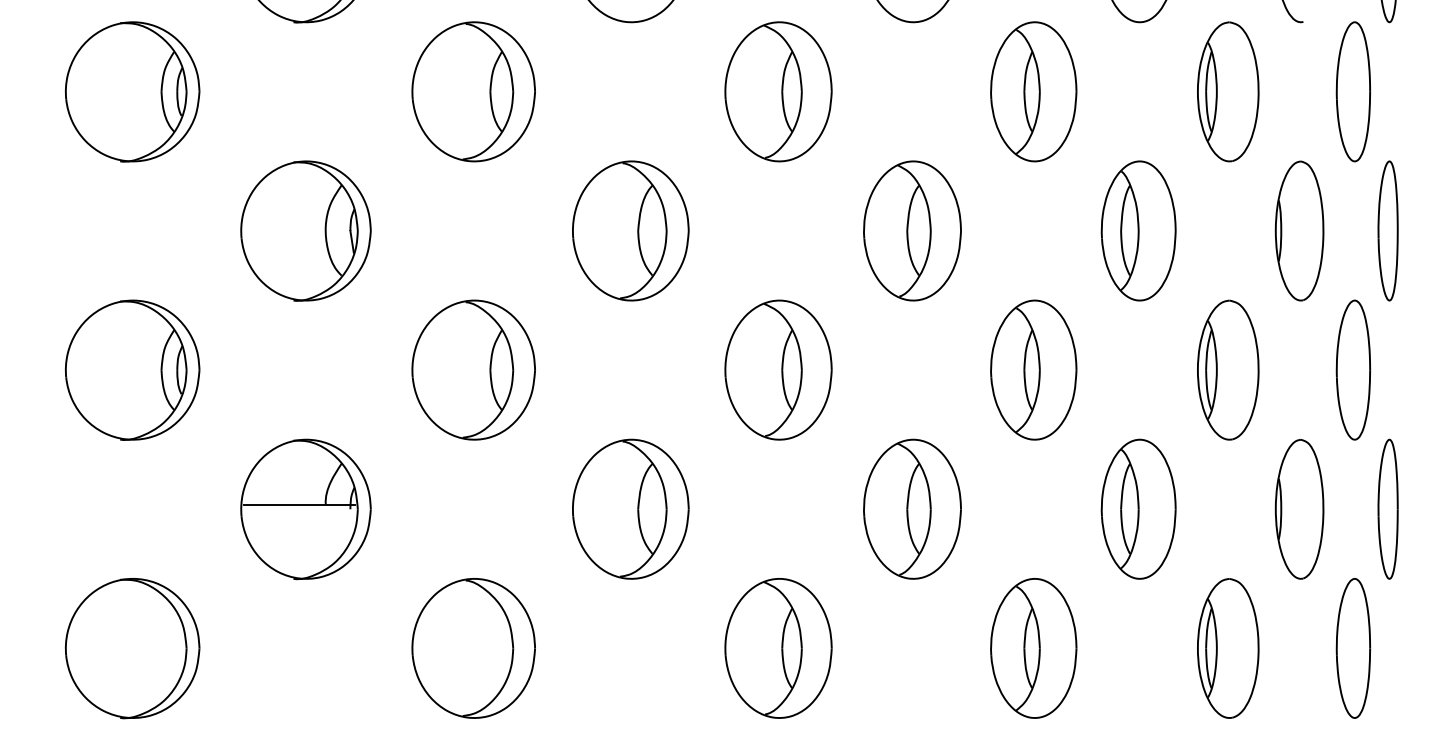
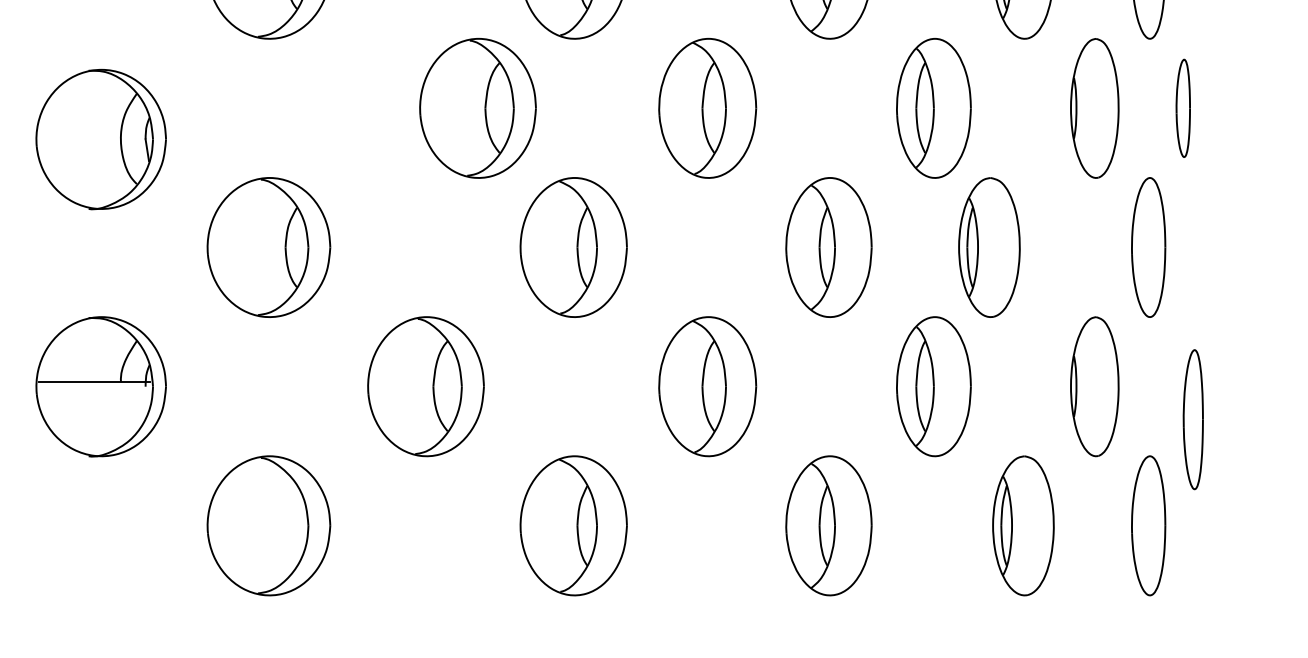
part: (305, 230) -> (100, 138), moved
part: (630, 230) -> (477, 107), moved
part: (1387, 230) -> (1182, 107), size x0.7
part: (1228, 369) -> (989, 246), moved
part: (1387, 508) -> (1192, 418), moved

